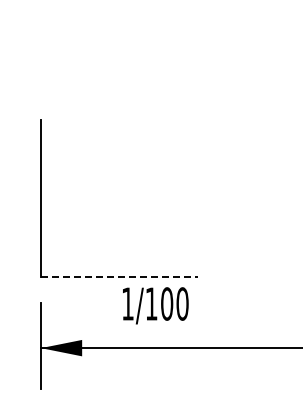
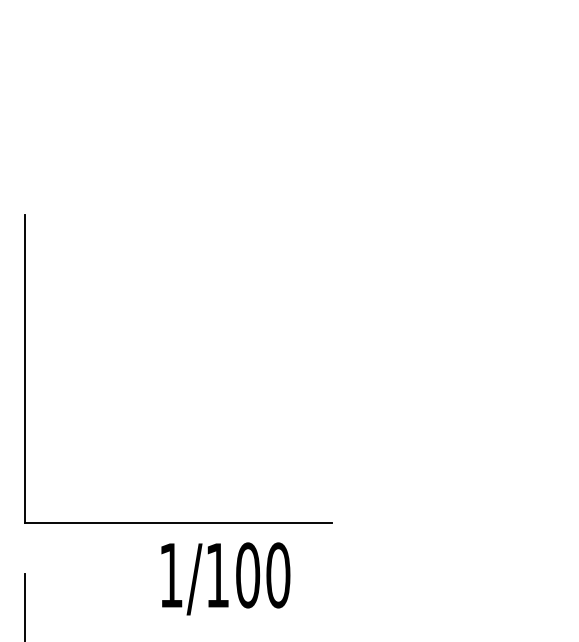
line: (119, 277) -> (178, 523), dashed -> solid
text: (155, 305) -> (225, 578), moved

